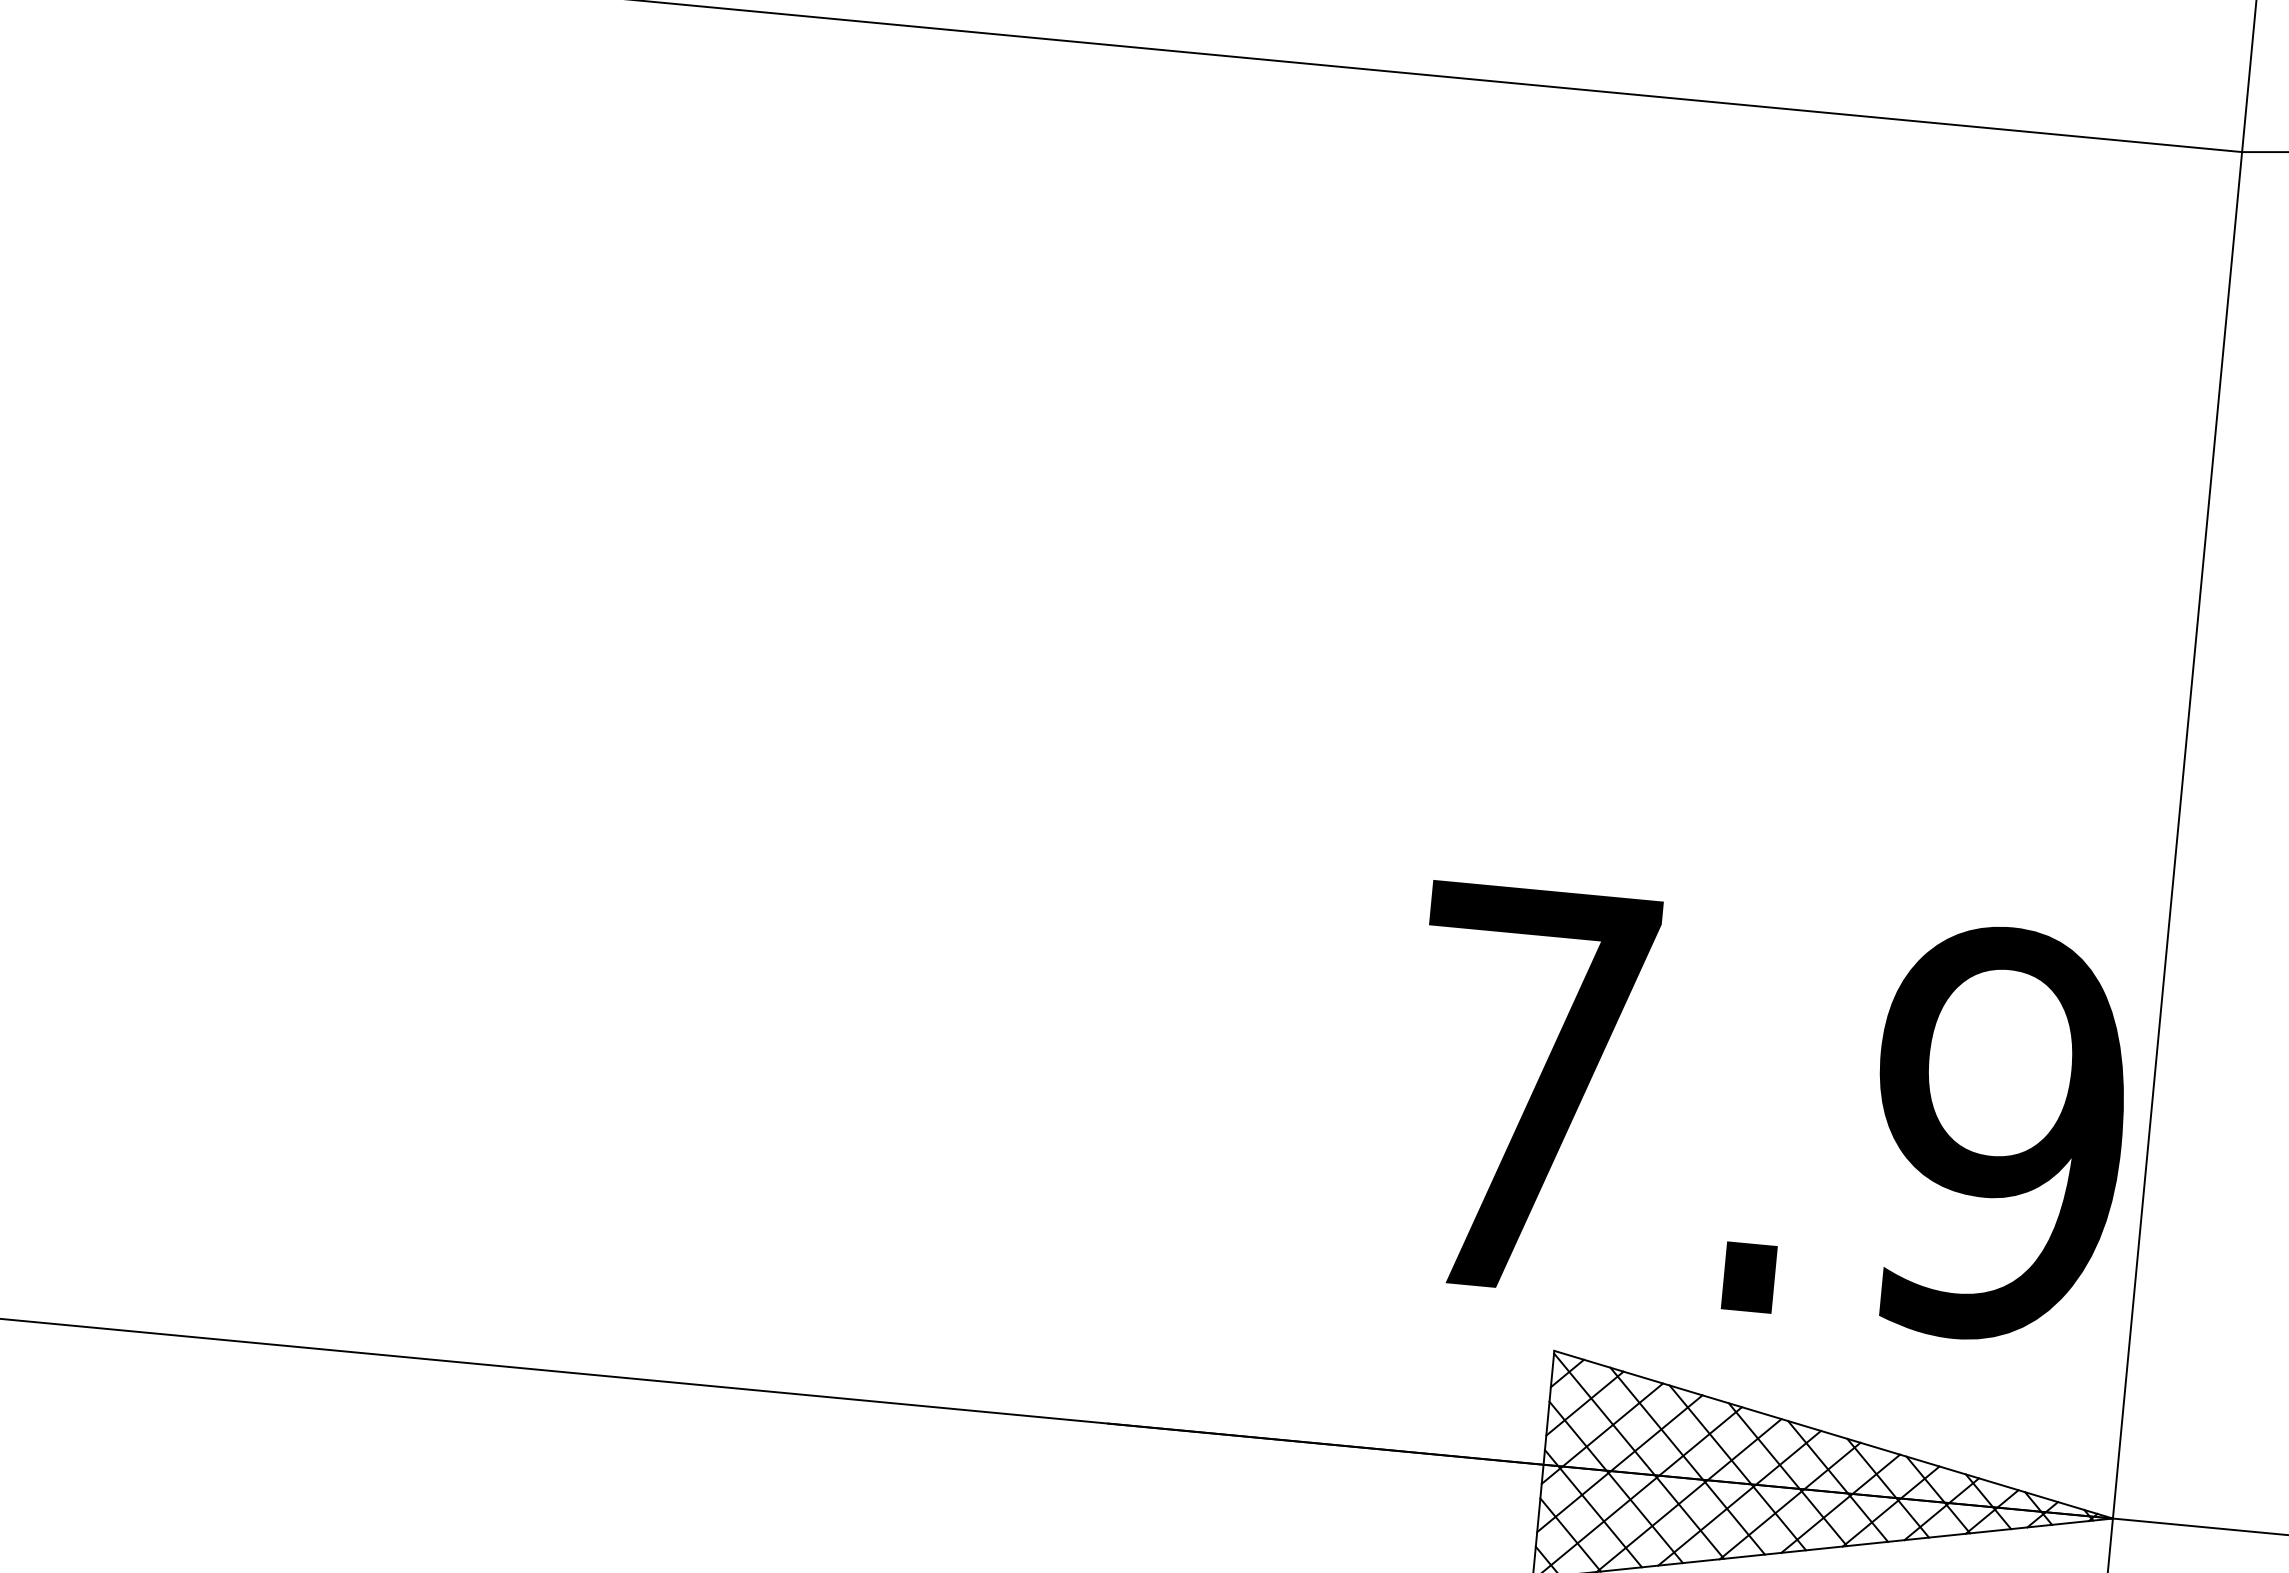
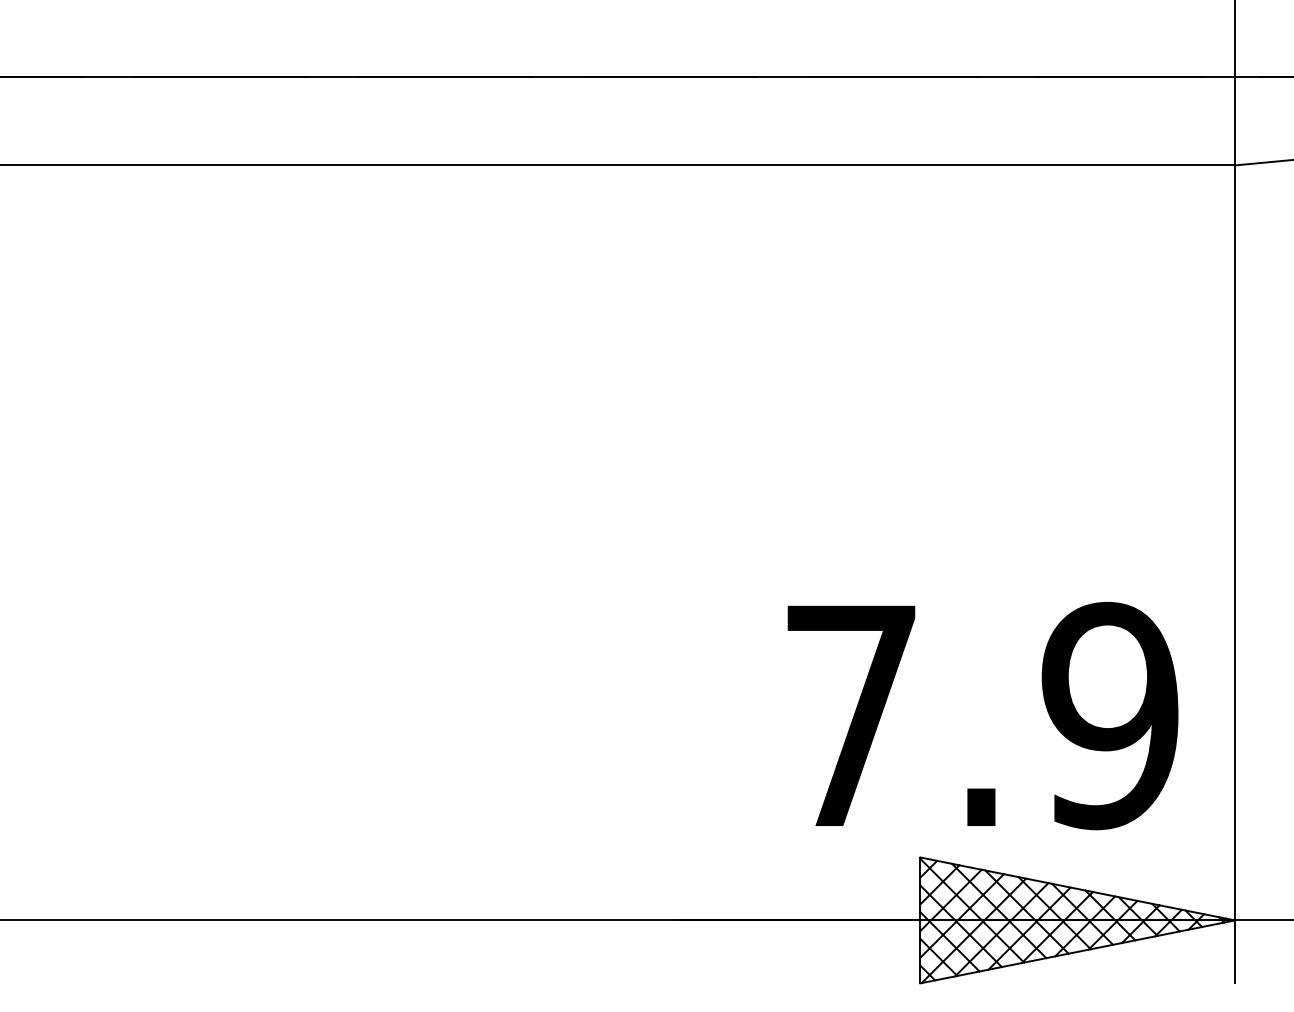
text: (1766, 1111) -> (982, 715), moved

